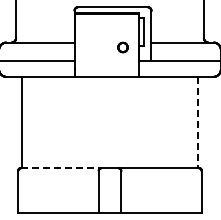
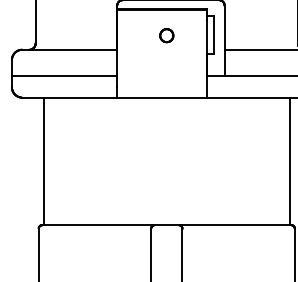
part: (122, 47) -> (166, 35), moved
line: (198, 122) -> (290, 161), dashed -> solid
line: (61, 168) -> (99, 225), dashed -> solid

